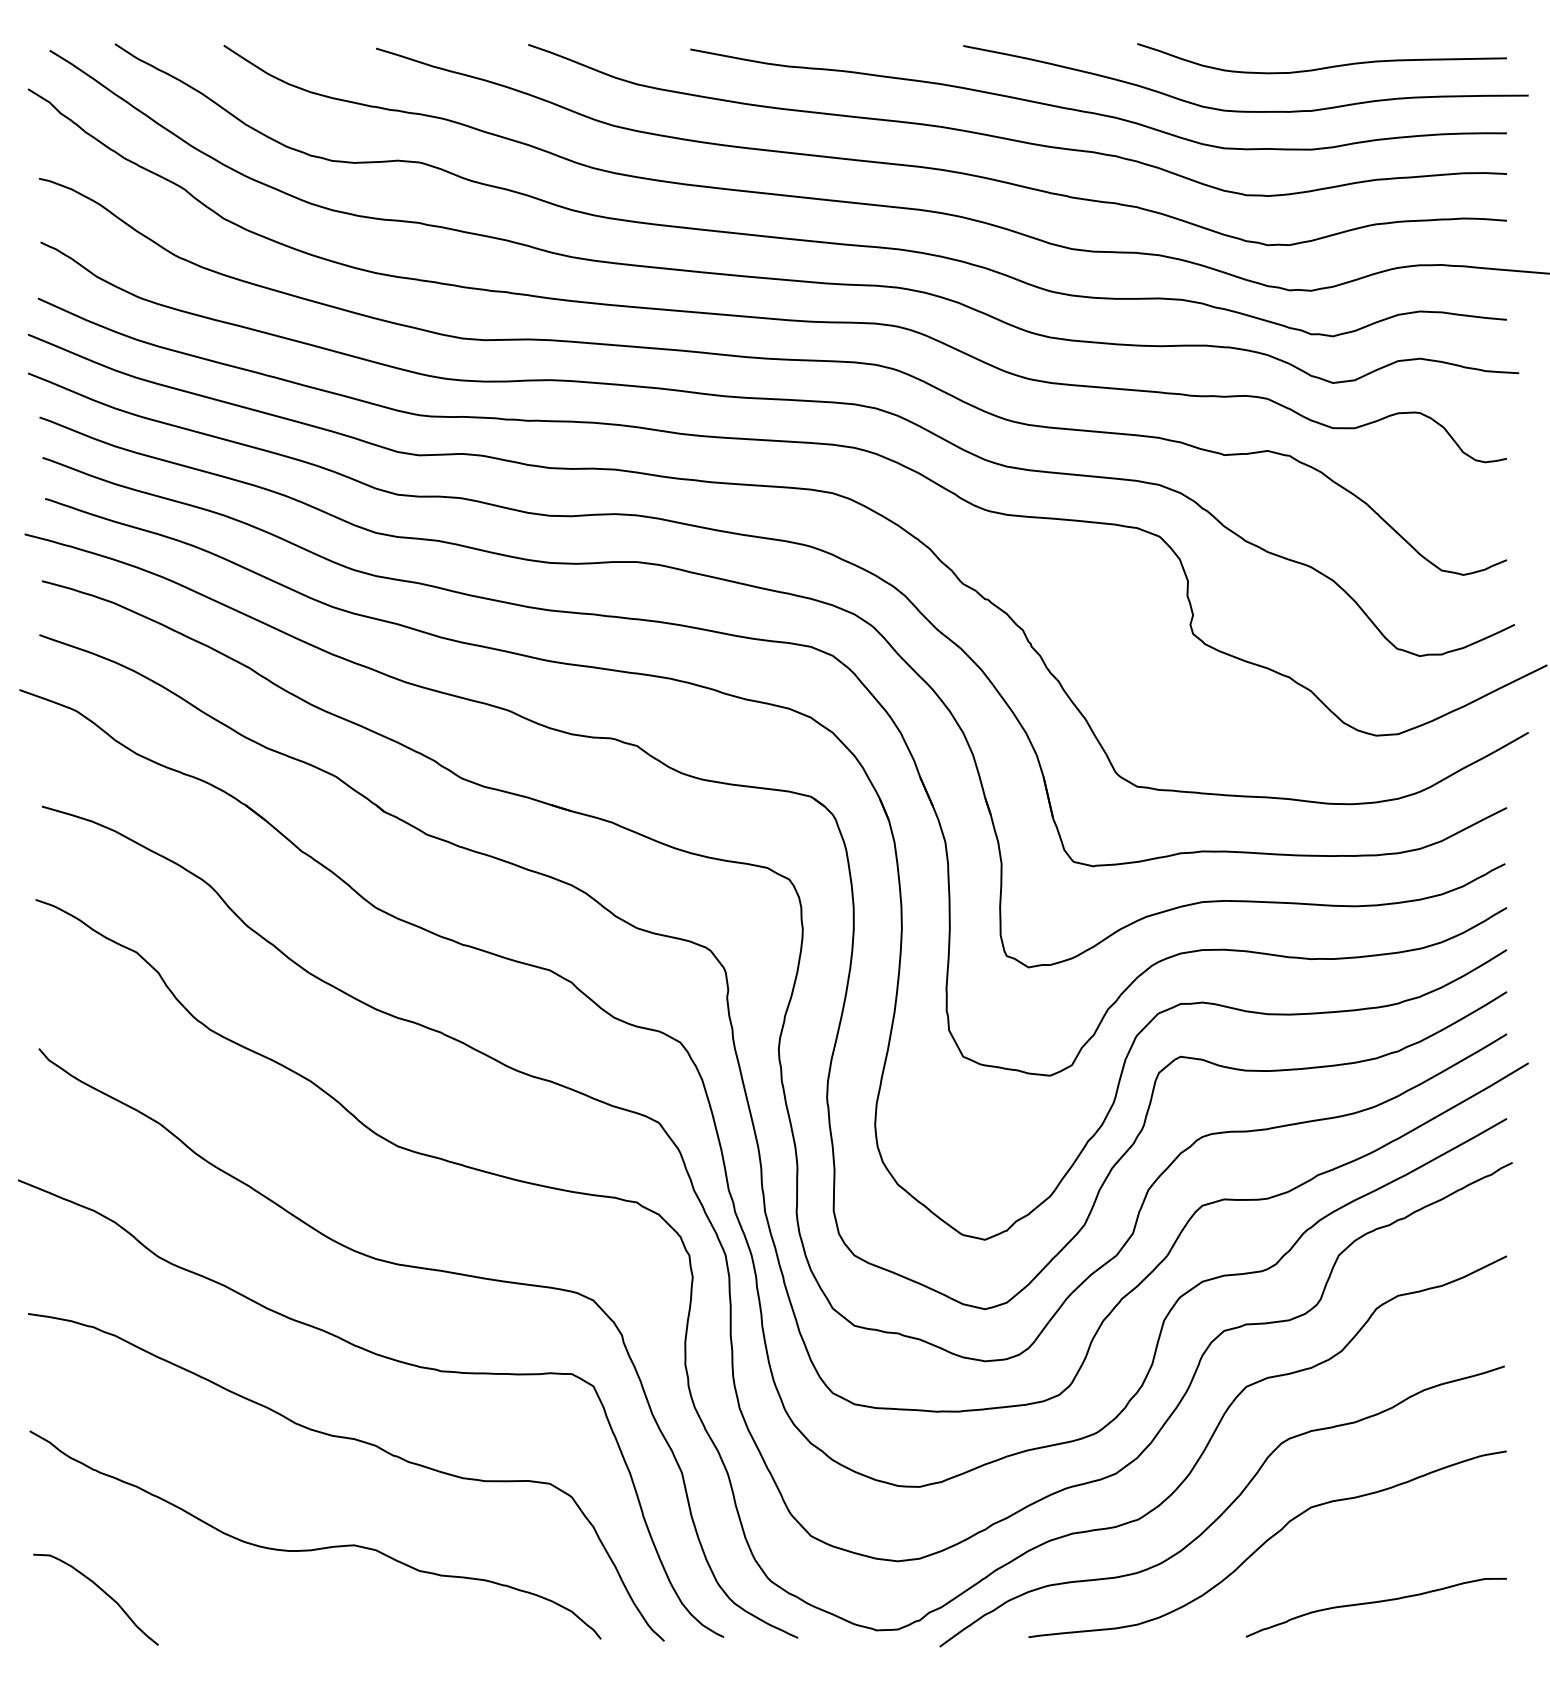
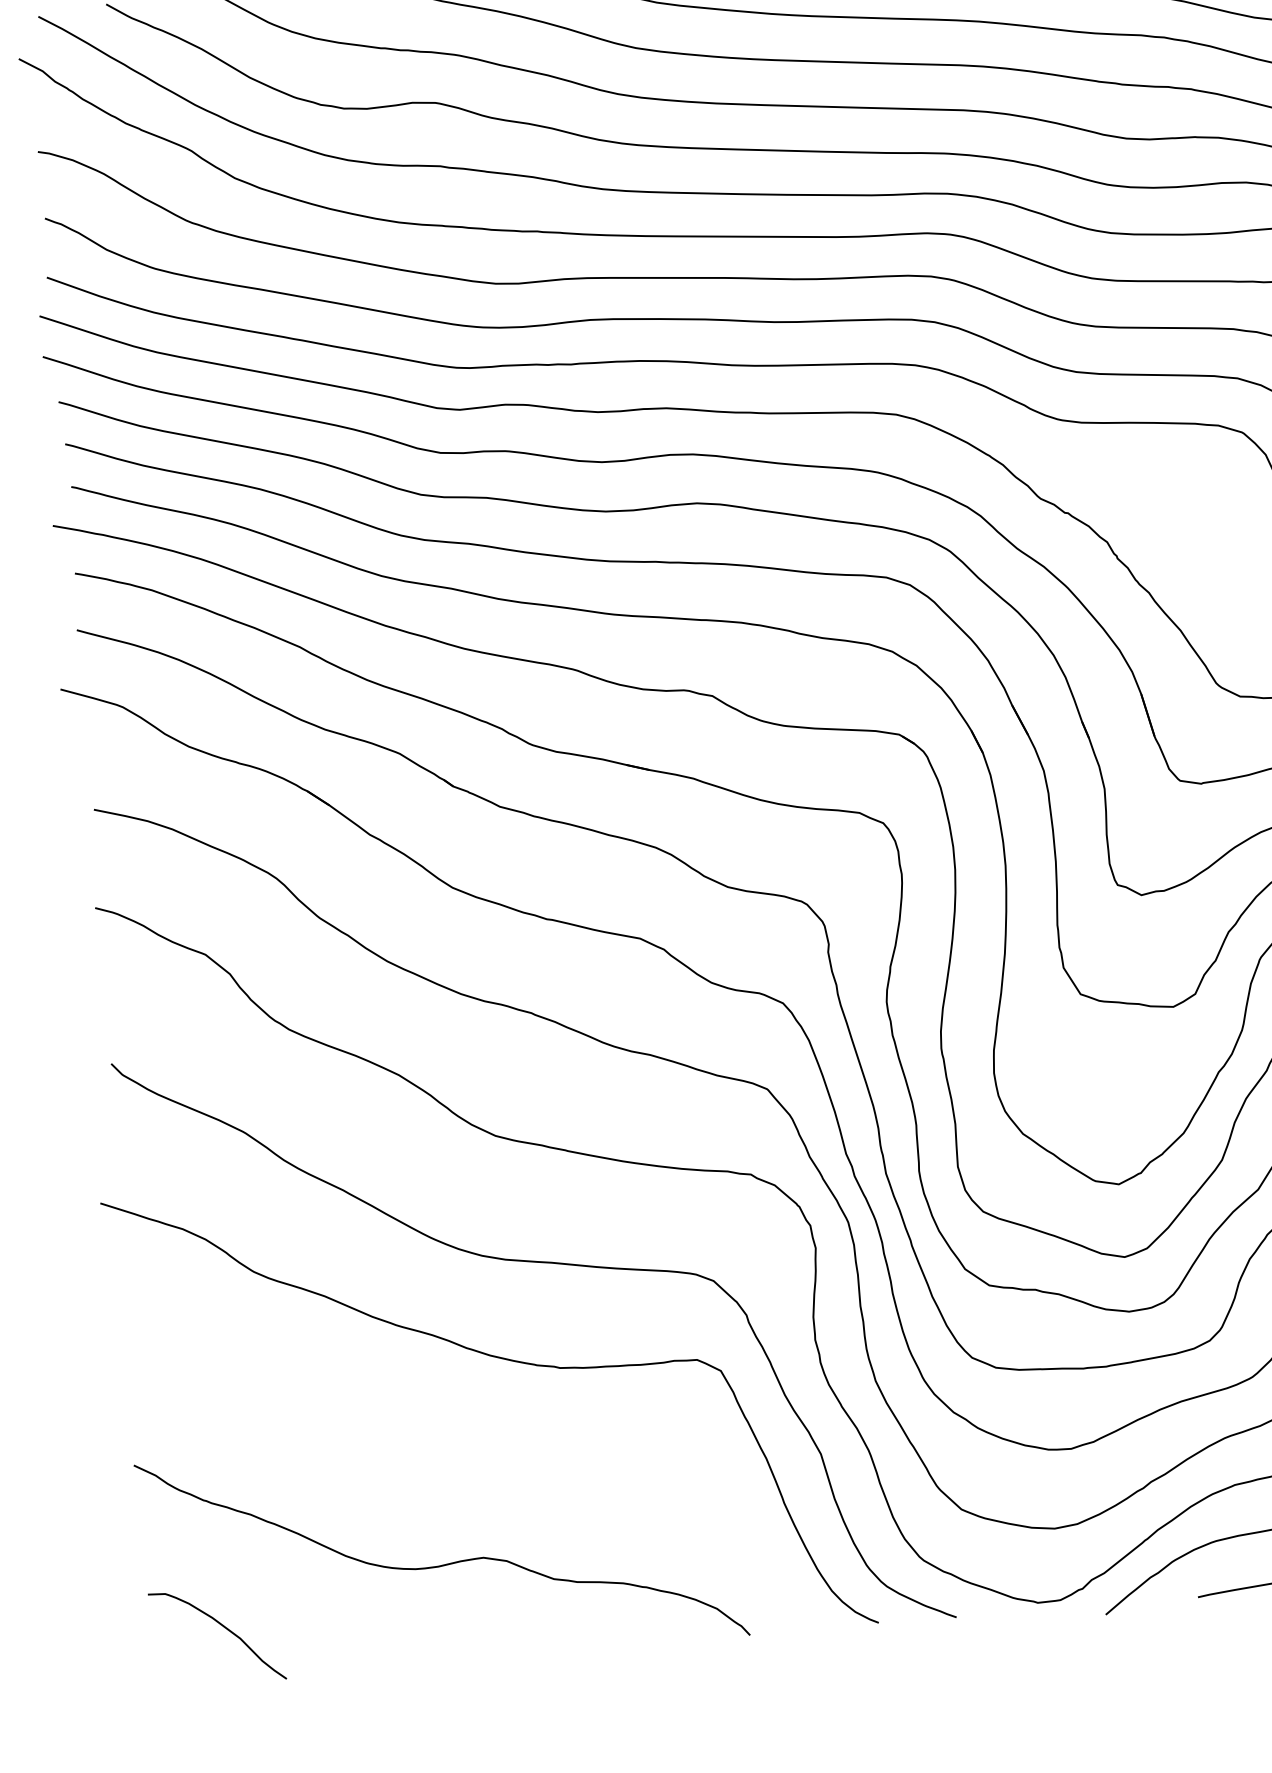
curve: (354, 1440) -> (474, 1447), removed

